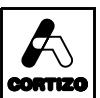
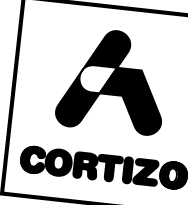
fill: (56, 51) -> (130, 100), added

